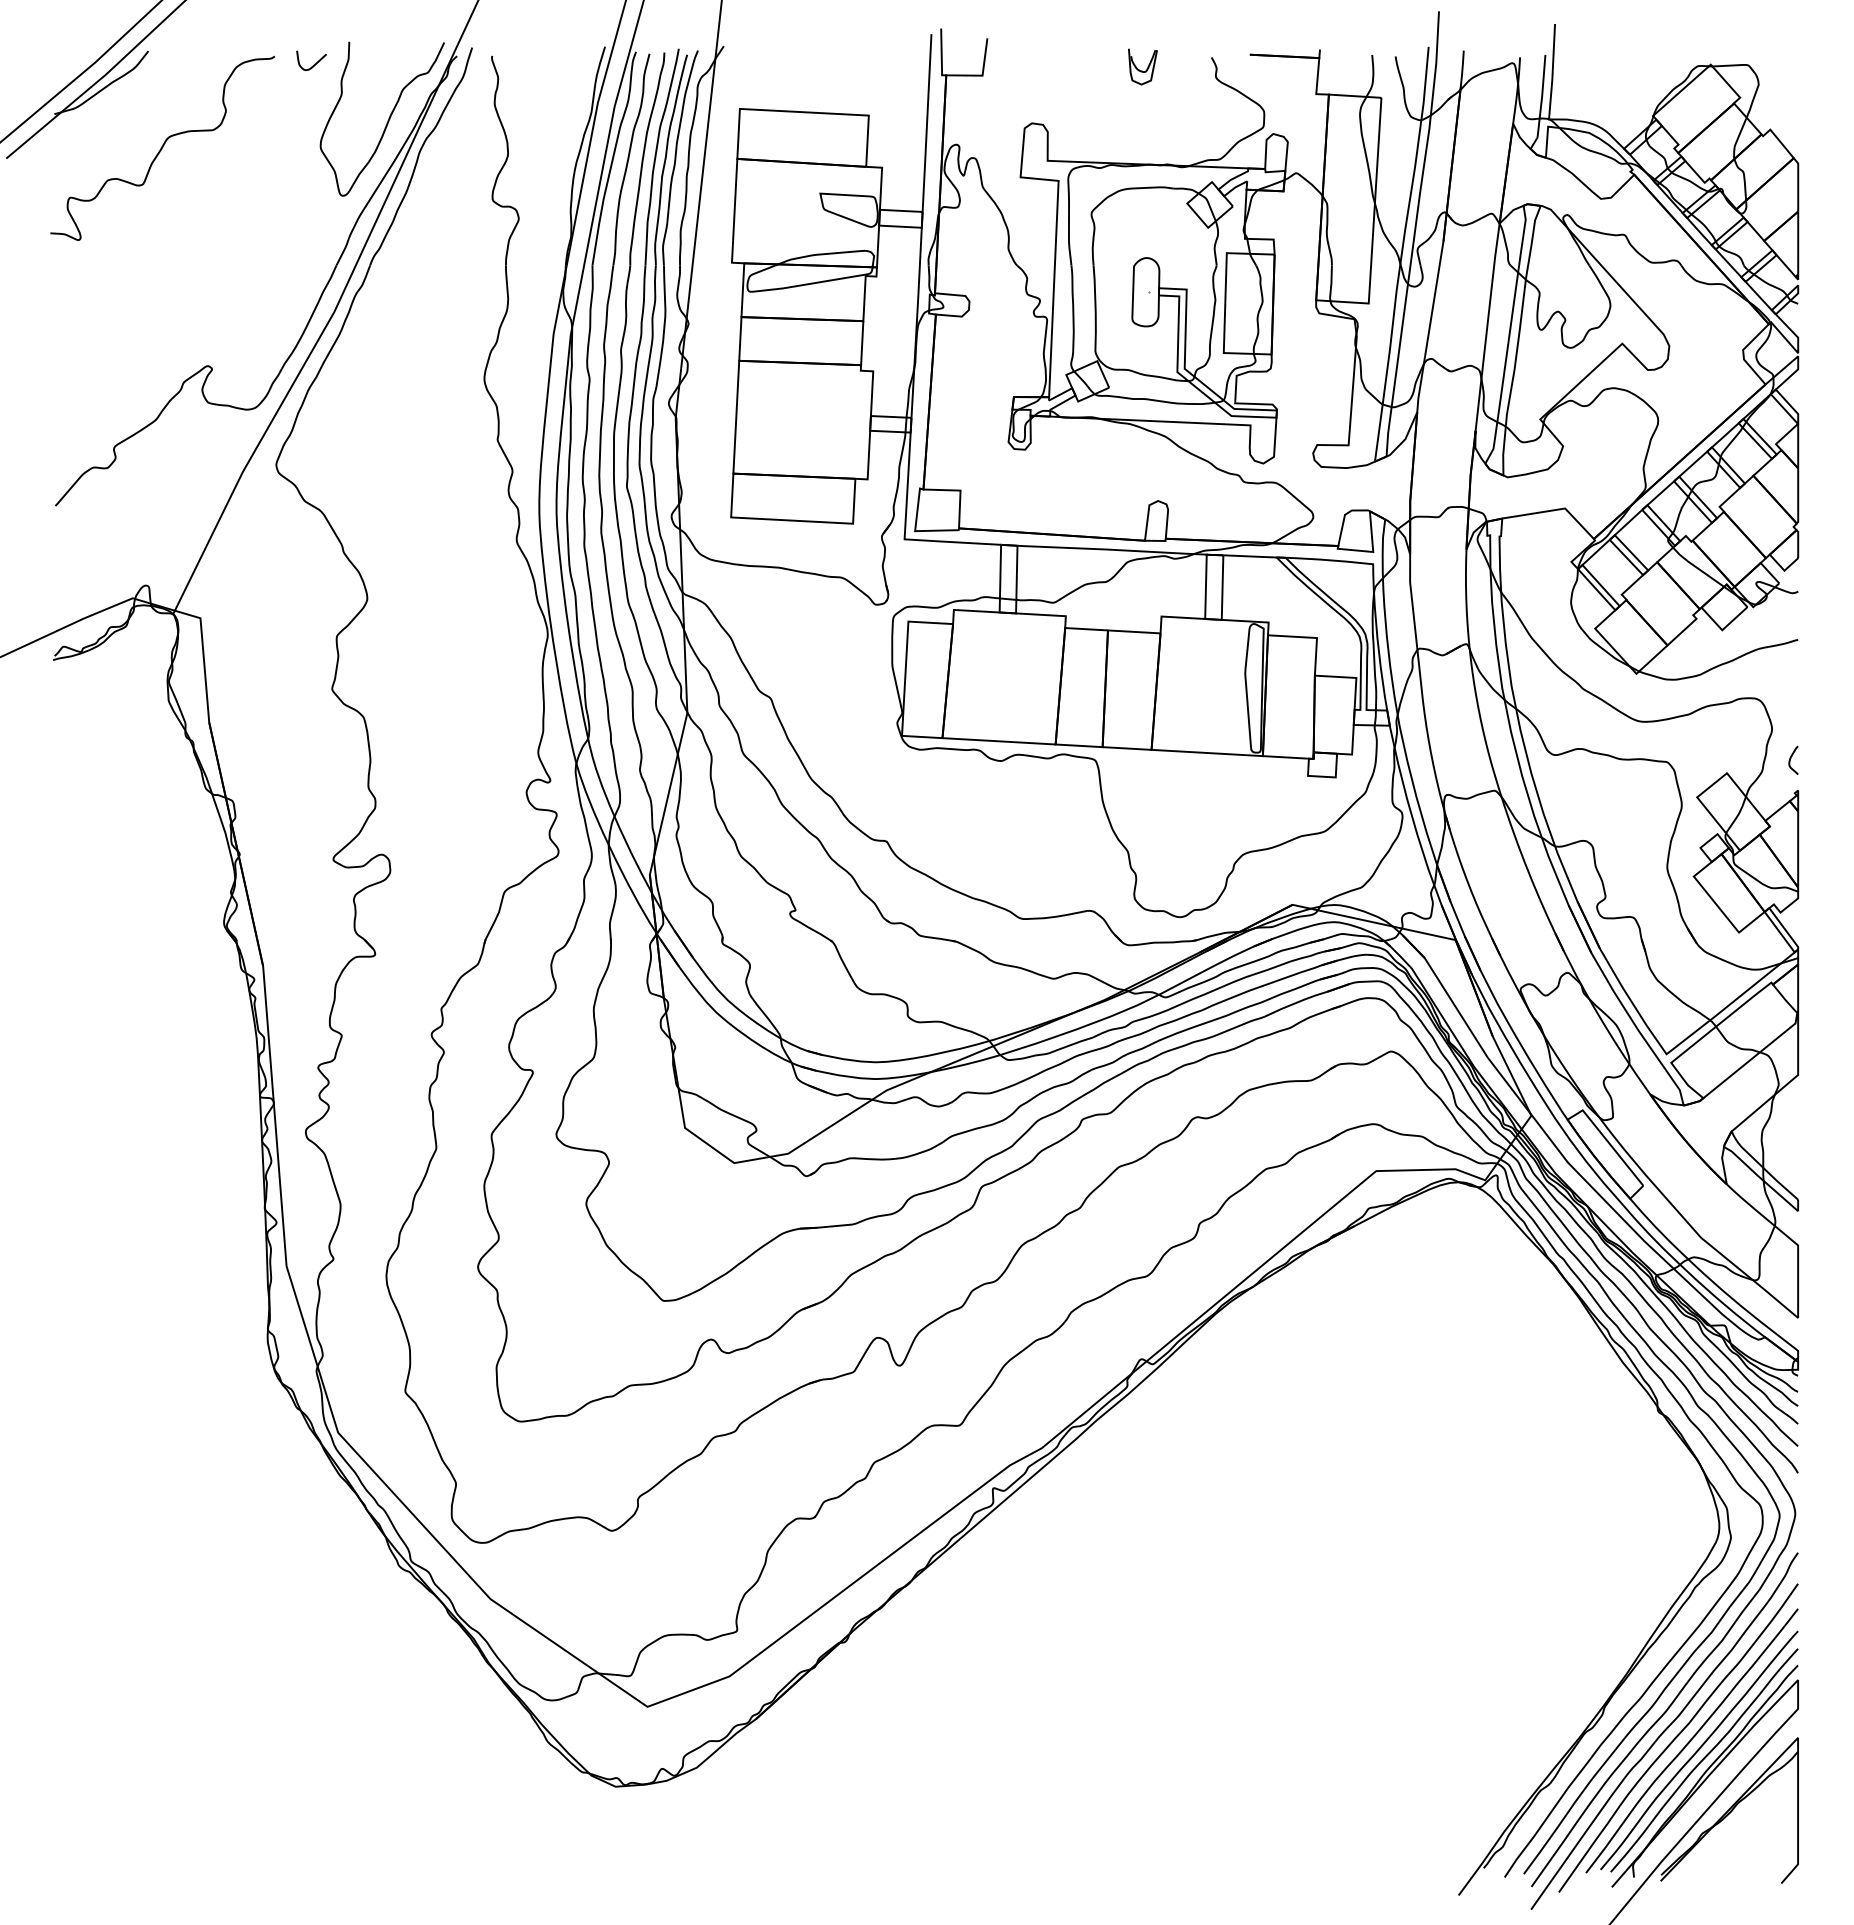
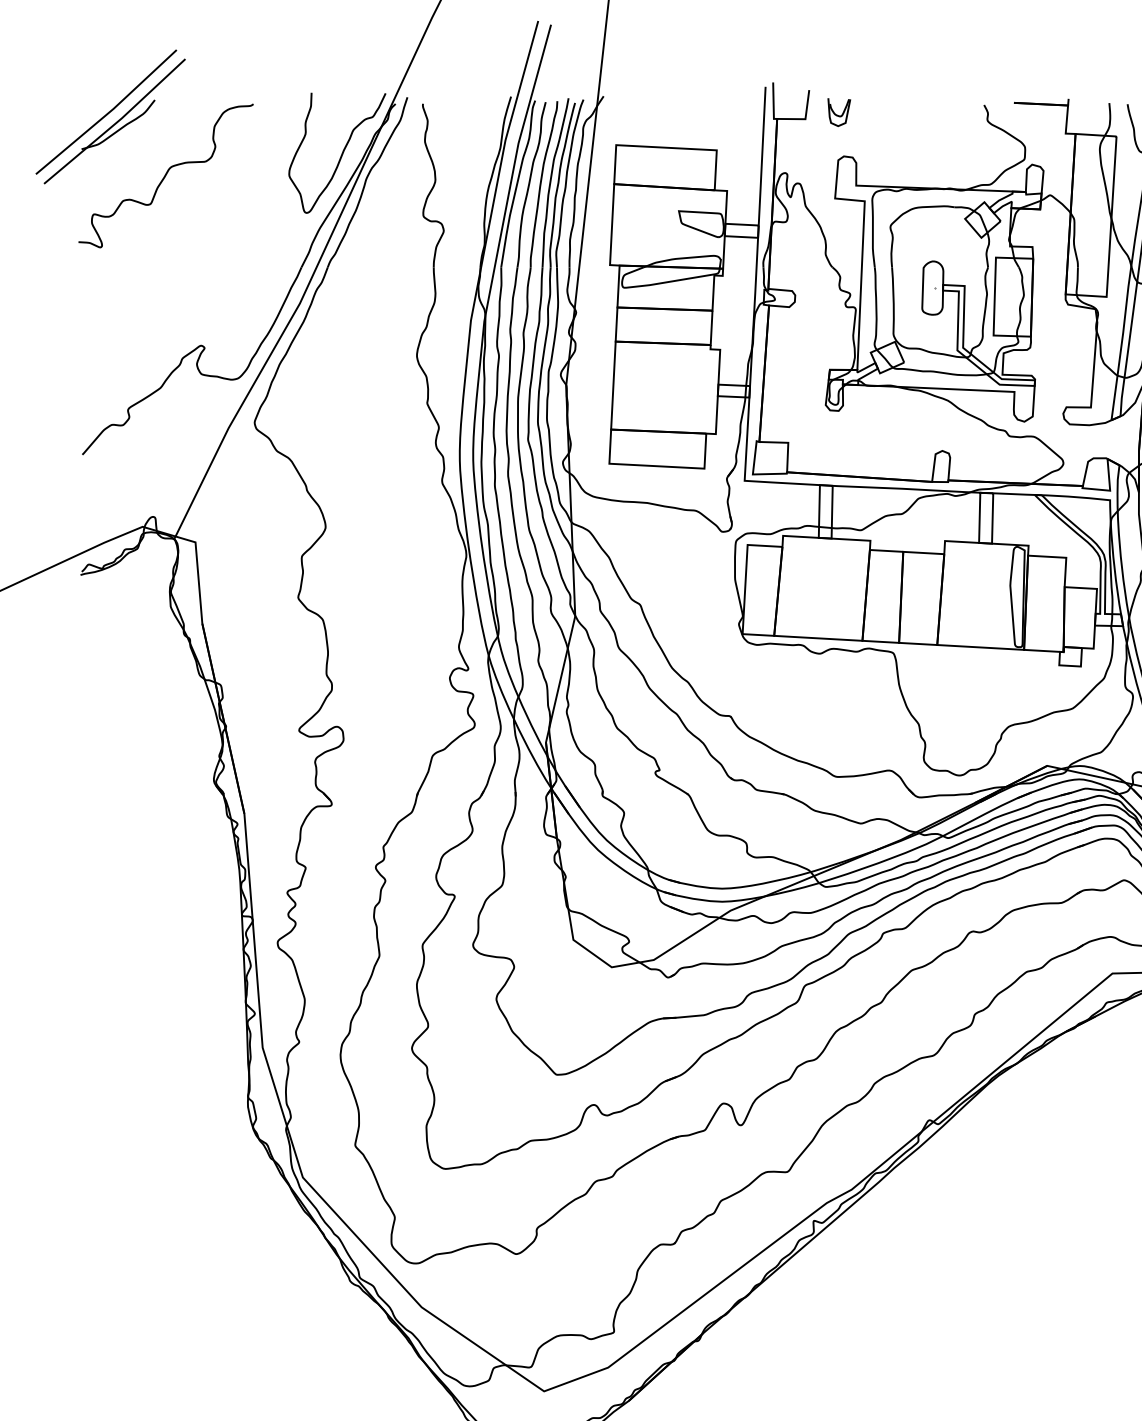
curve: (313, 64) -> (283, 110), removed
part: (1142, 66) -> (838, 112), moved

